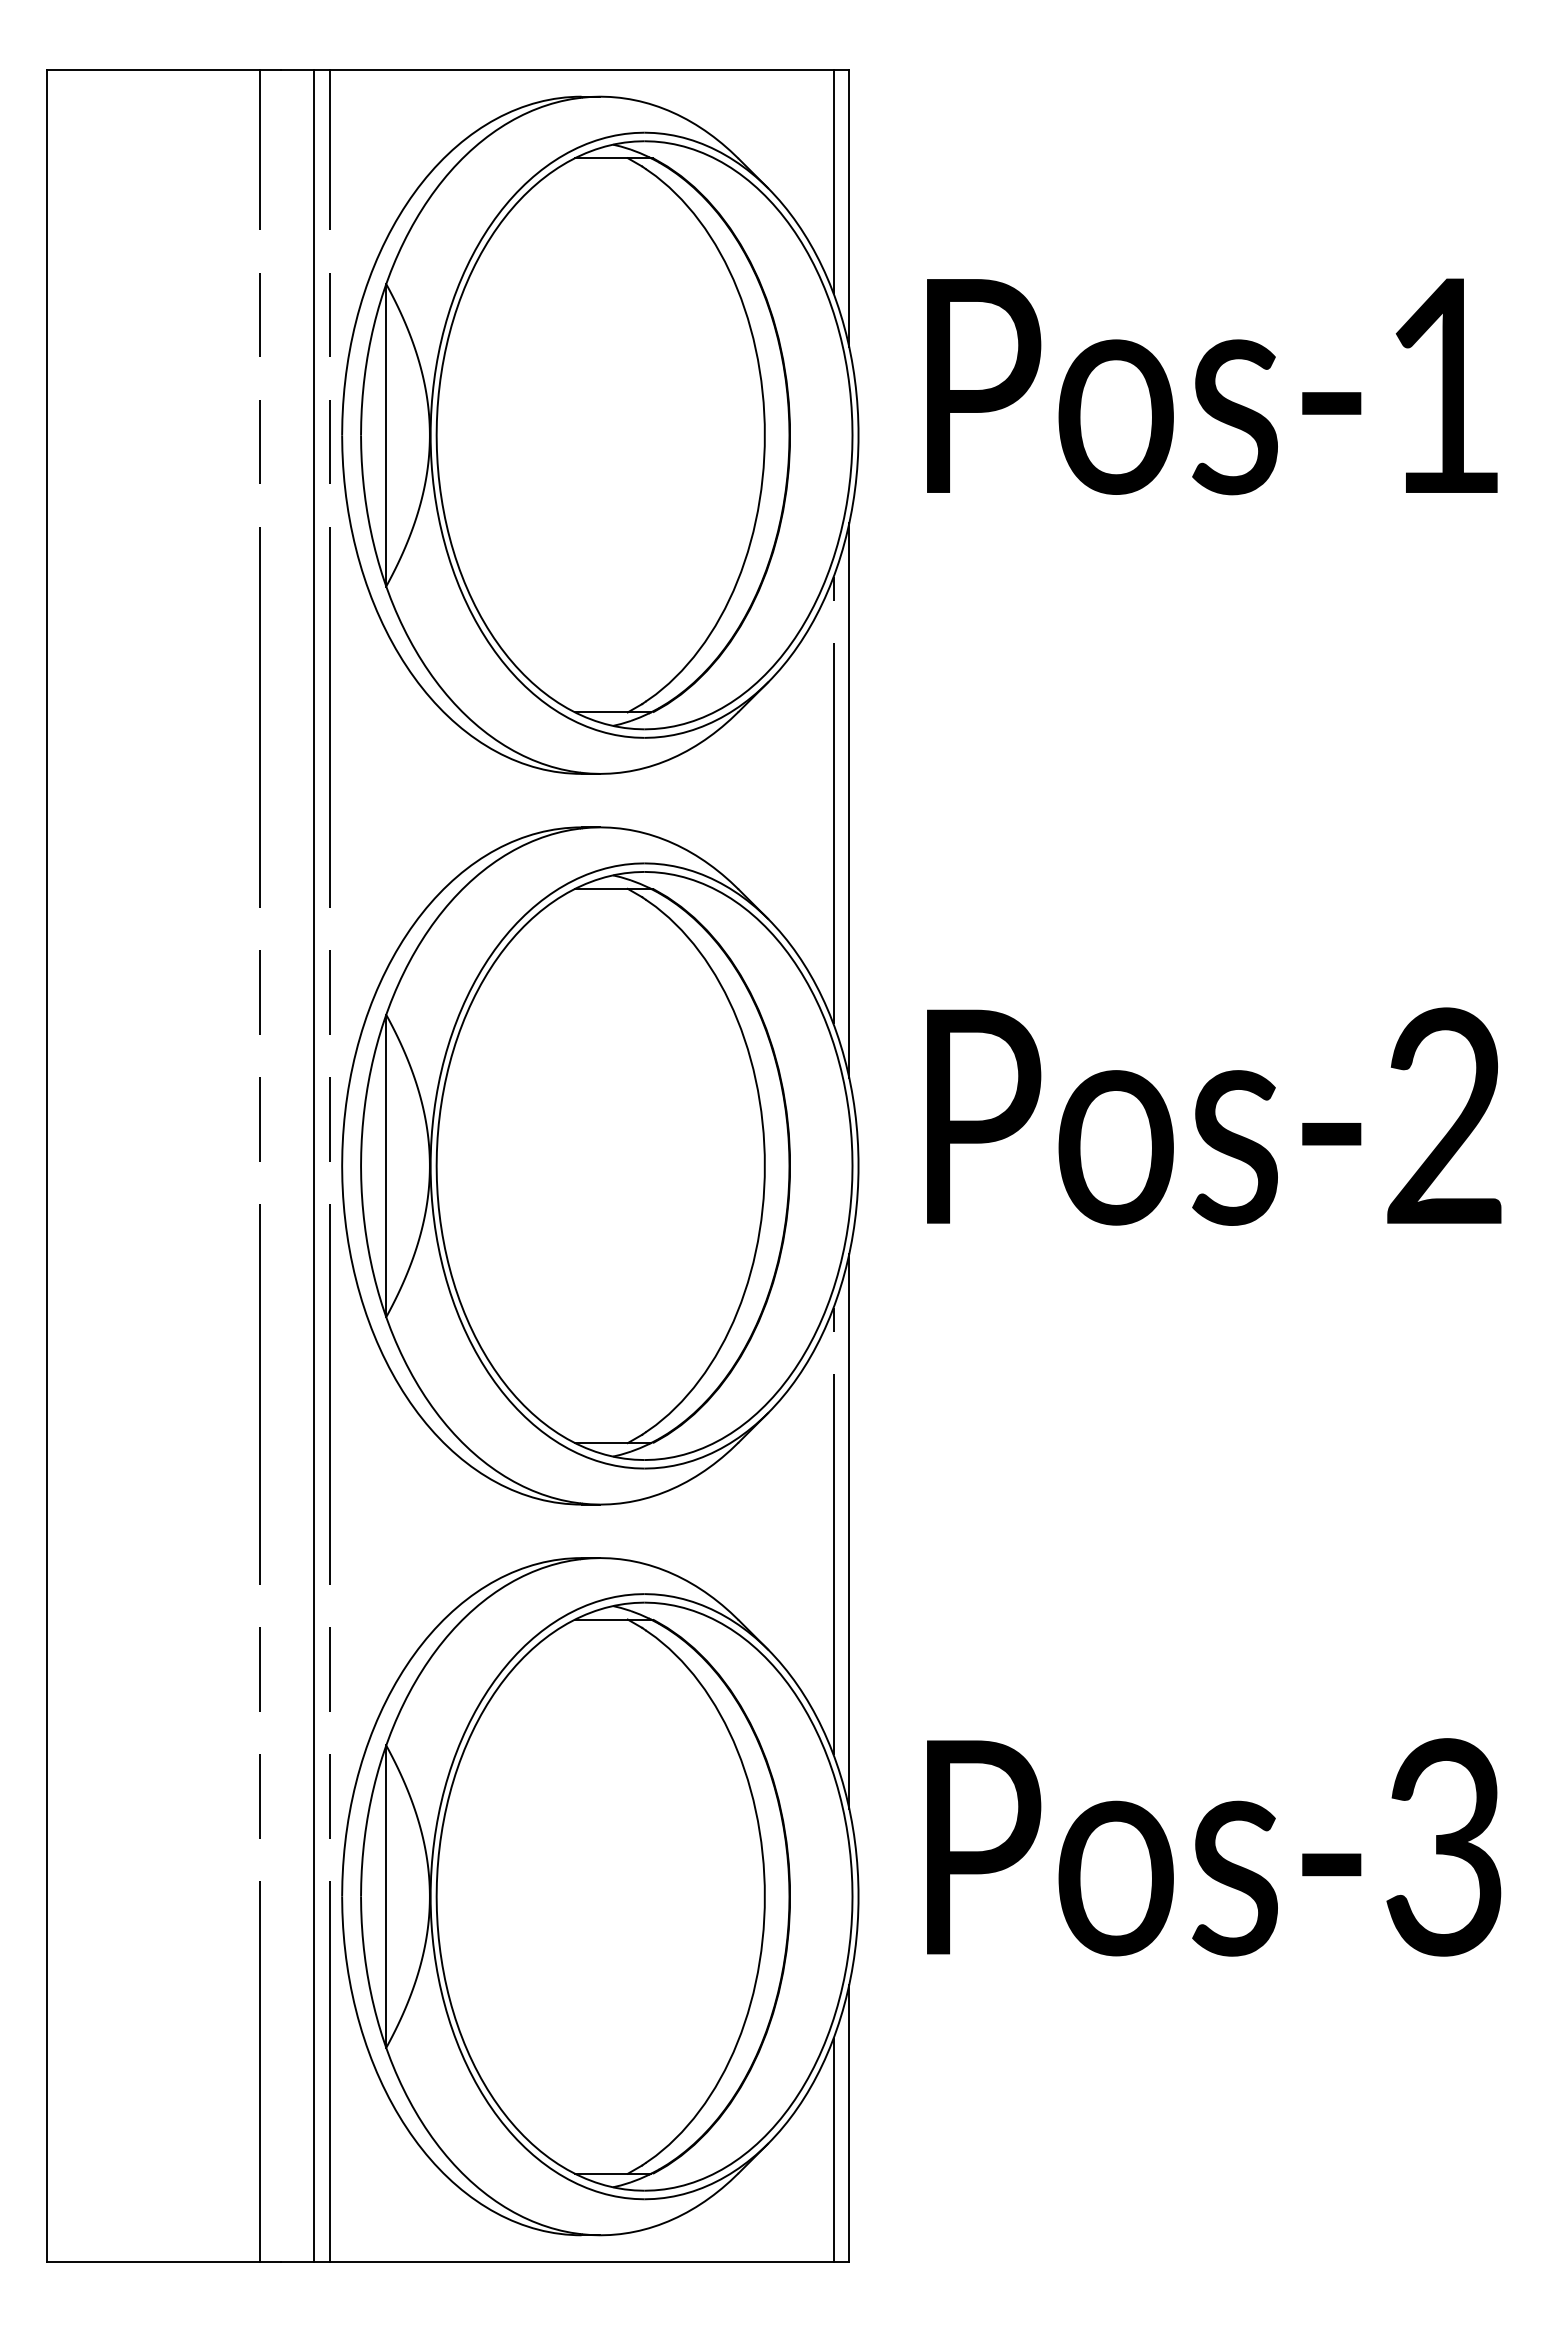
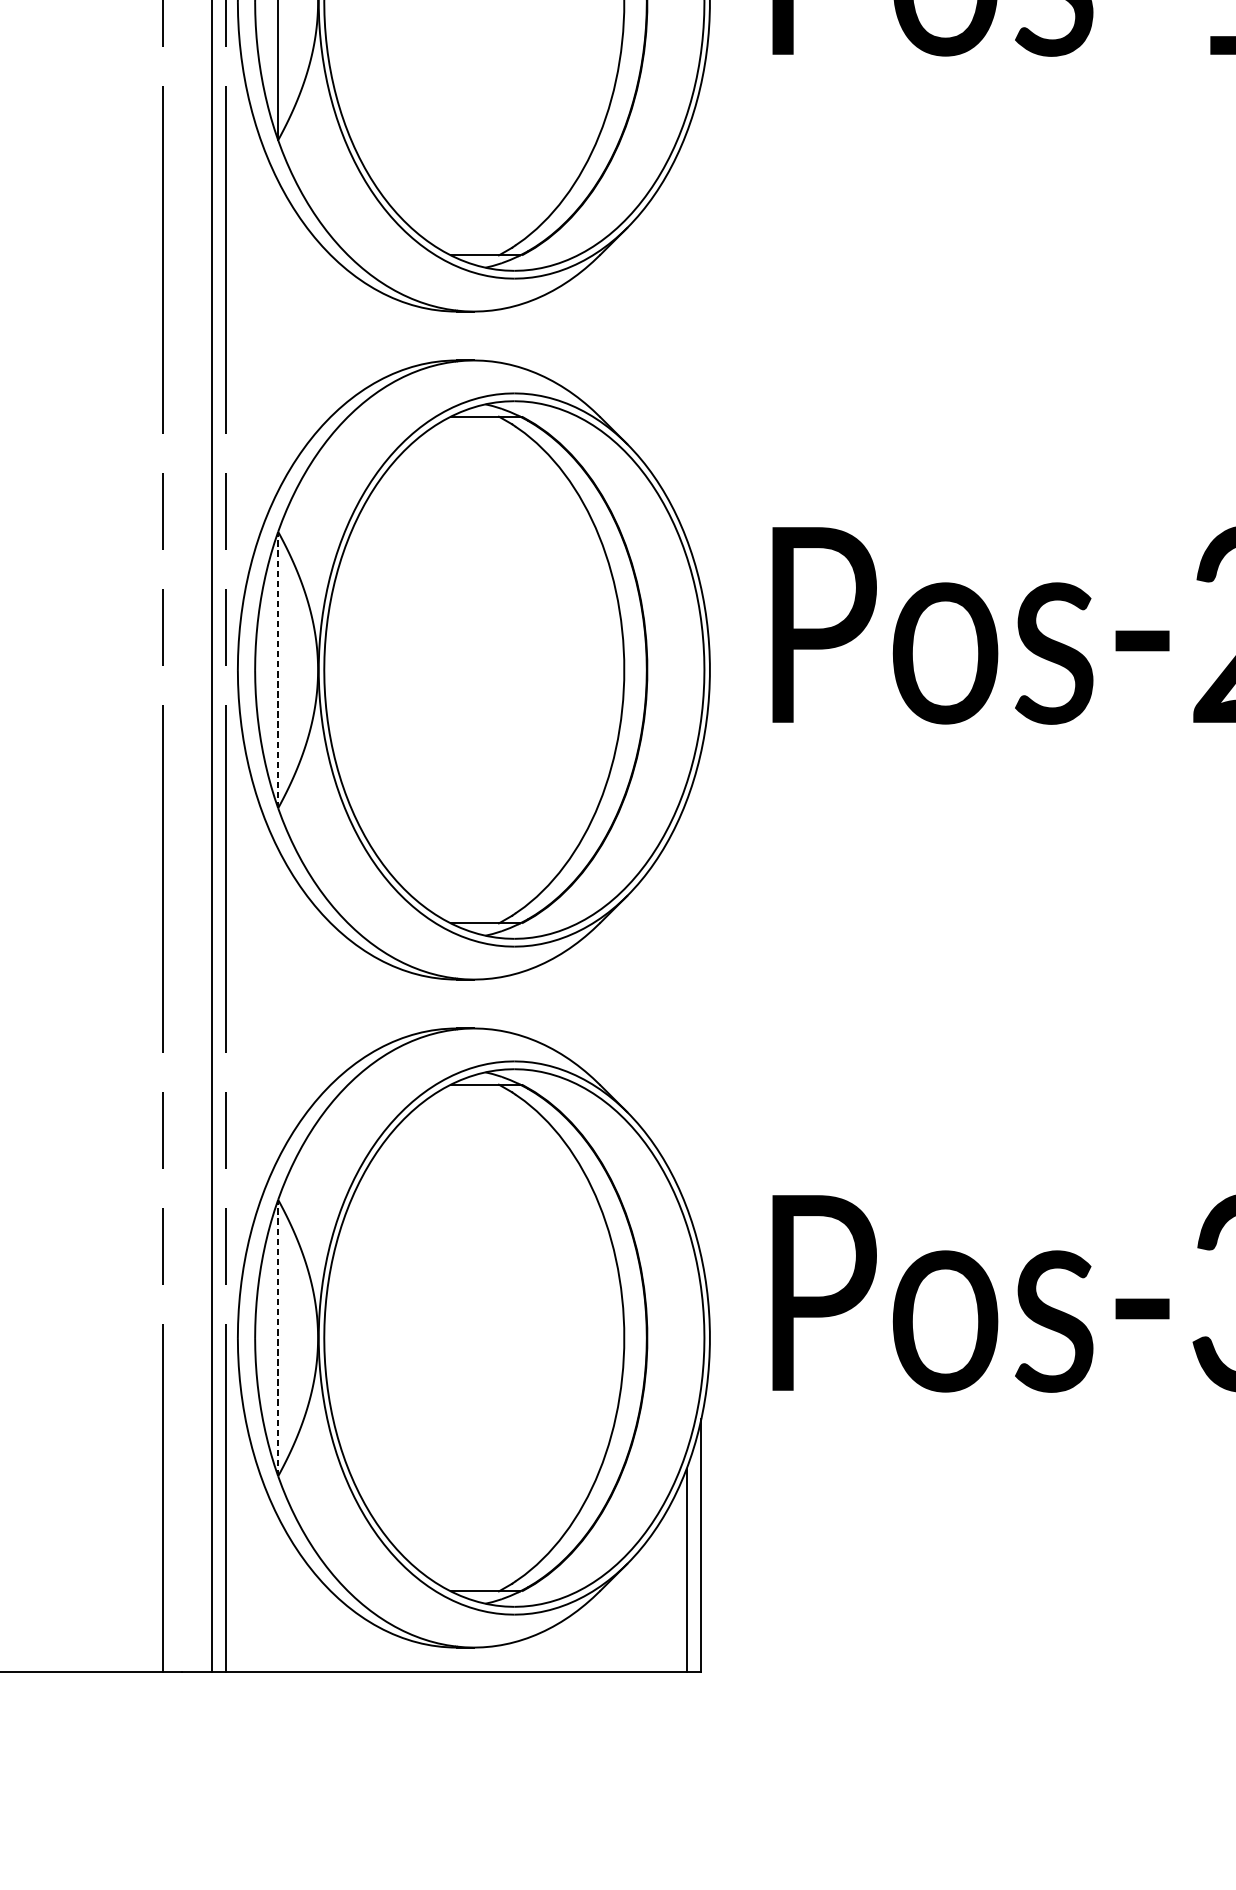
line: (833, 800) -> (687, 335), removed
line: (849, 800) -> (701, 335), removed
line: (386, 1165) -> (278, 669), solid -> dashed
line: (833, 1531) -> (687, 1004), removed
line: (849, 1531) -> (701, 1004), removed
line: (386, 1896) -> (278, 1337), solid -> dashed

